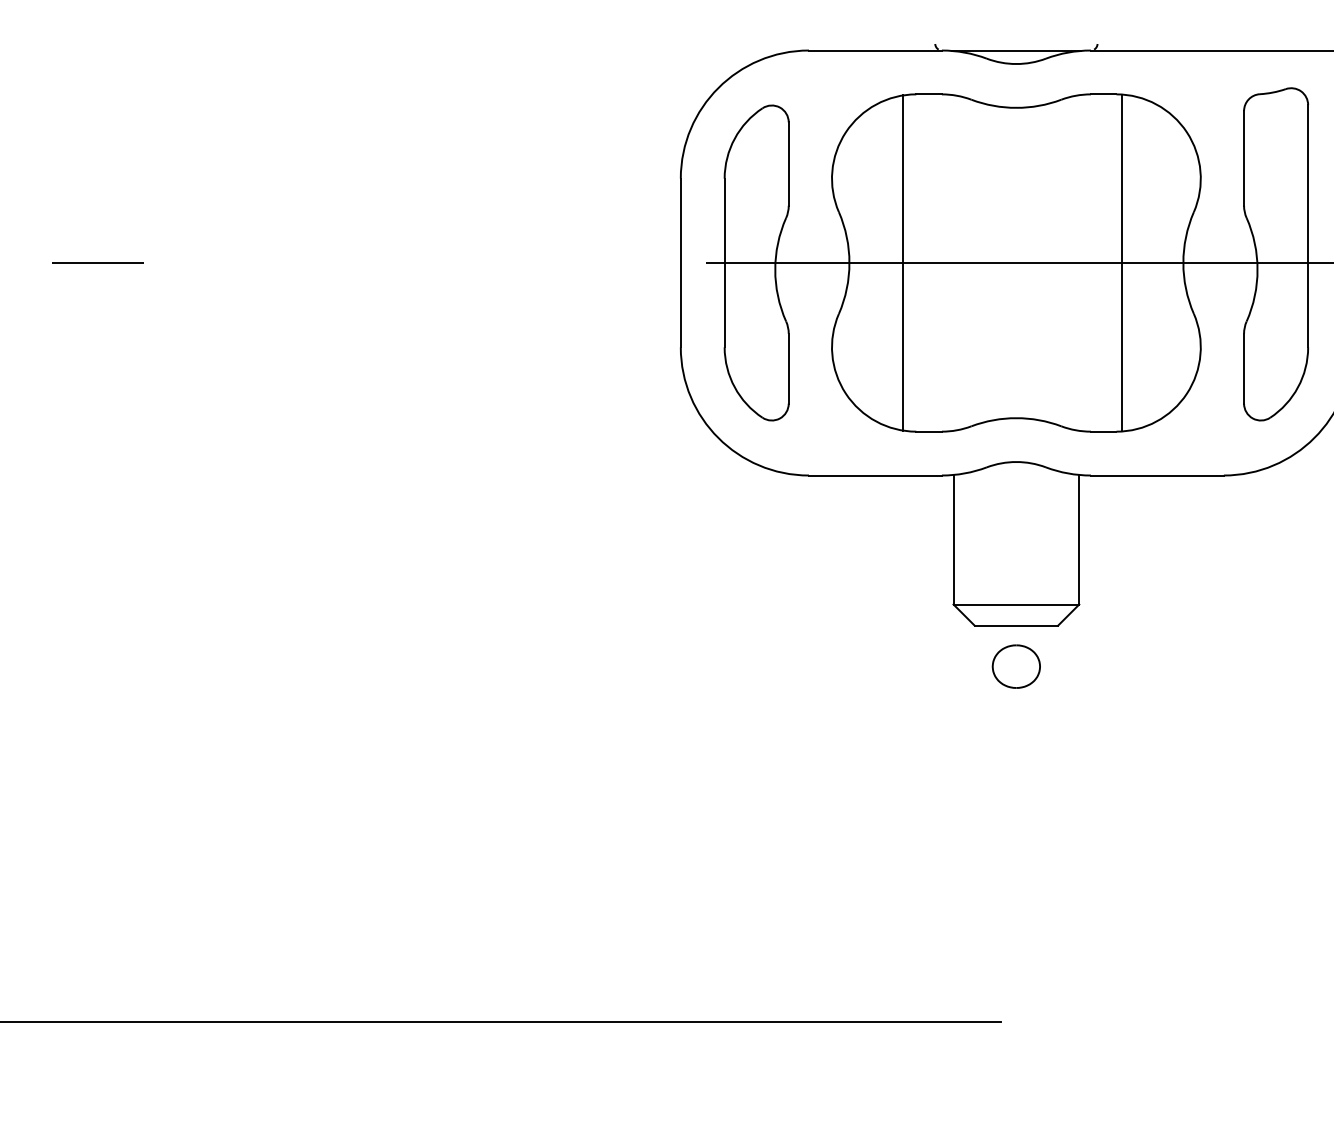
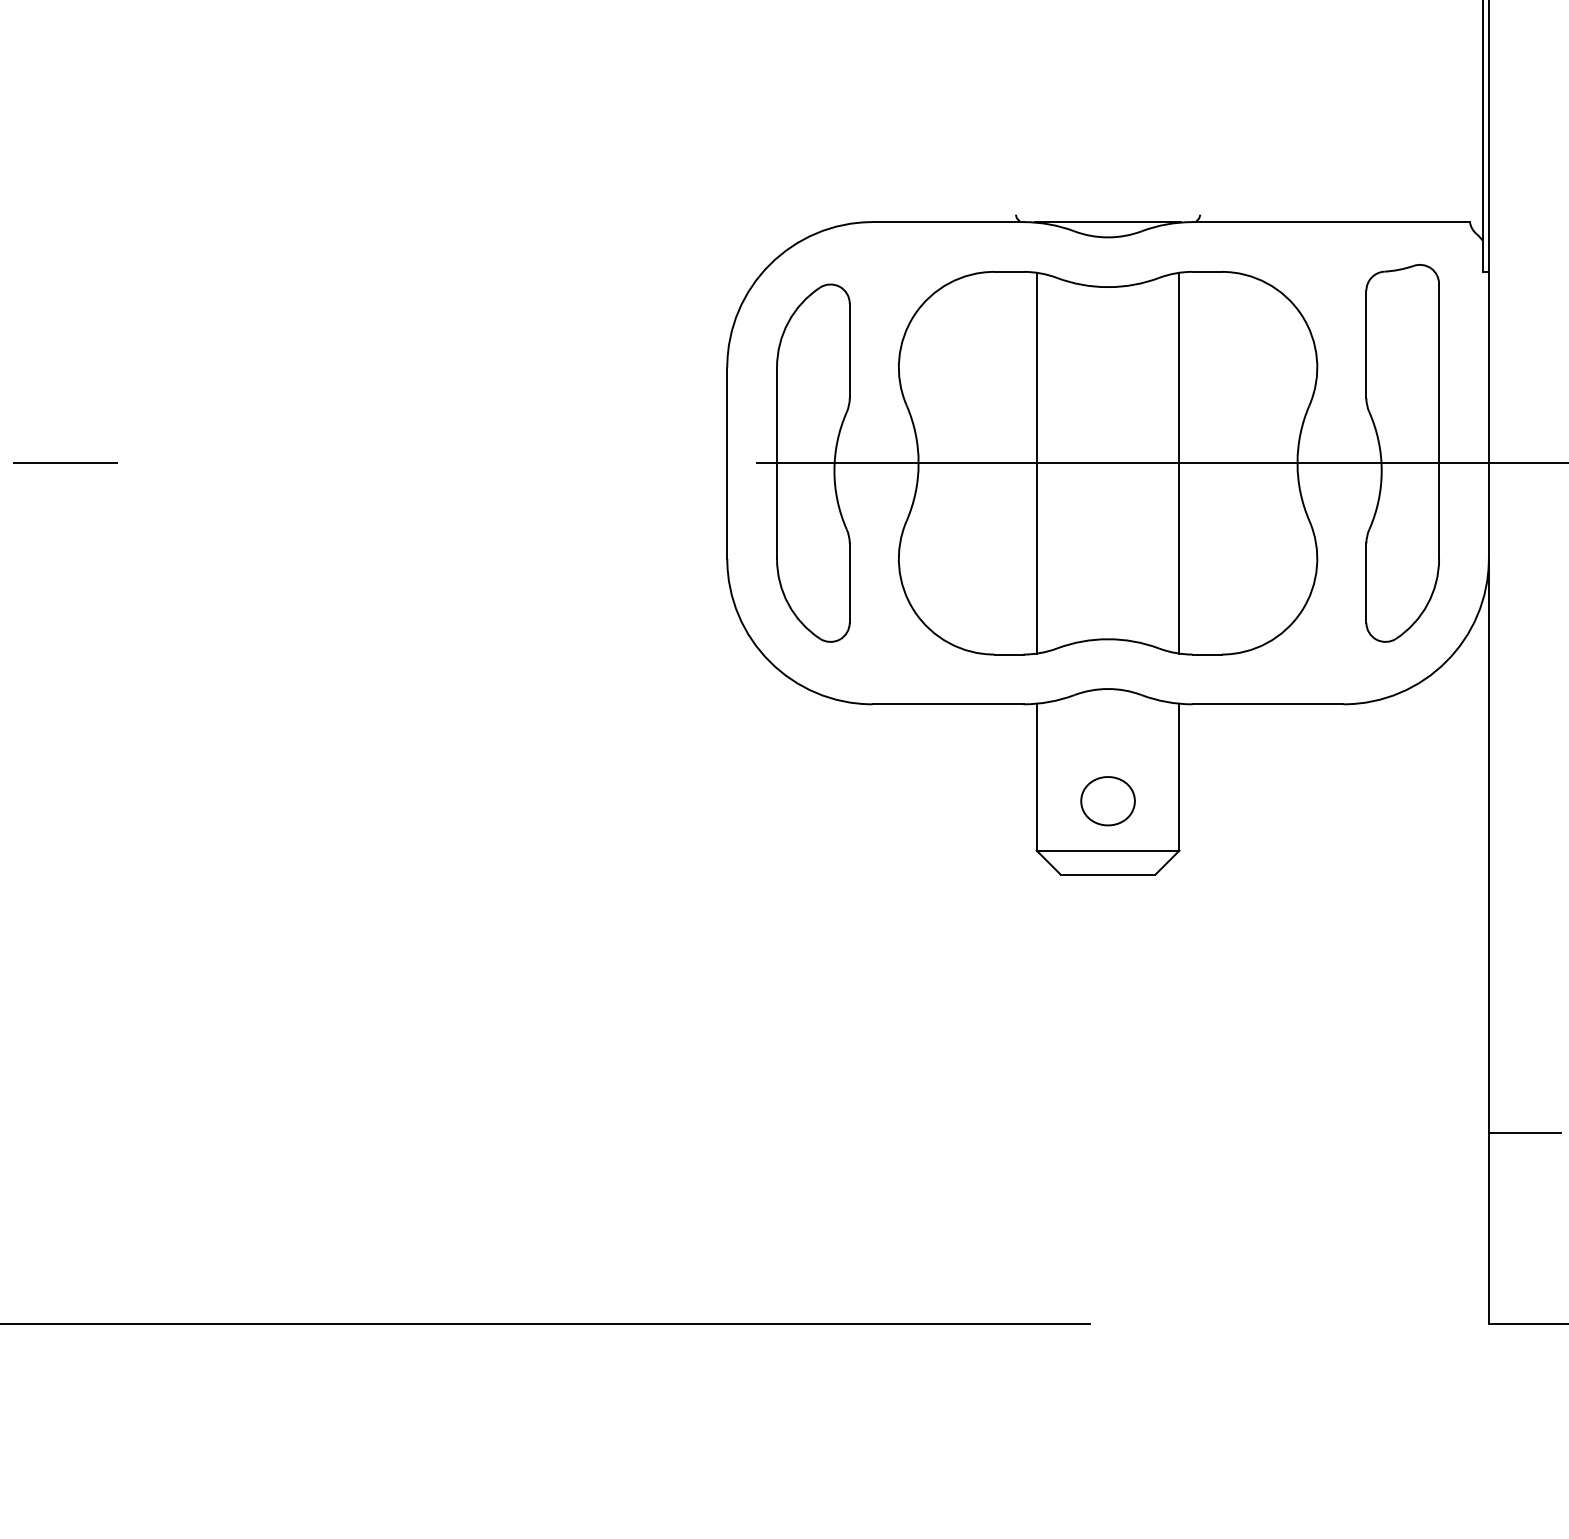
line: (903, 262) -> (1036, 462), moved
line: (1122, 262) -> (1179, 462), moved
part: (1015, 666) -> (1107, 801), moved

